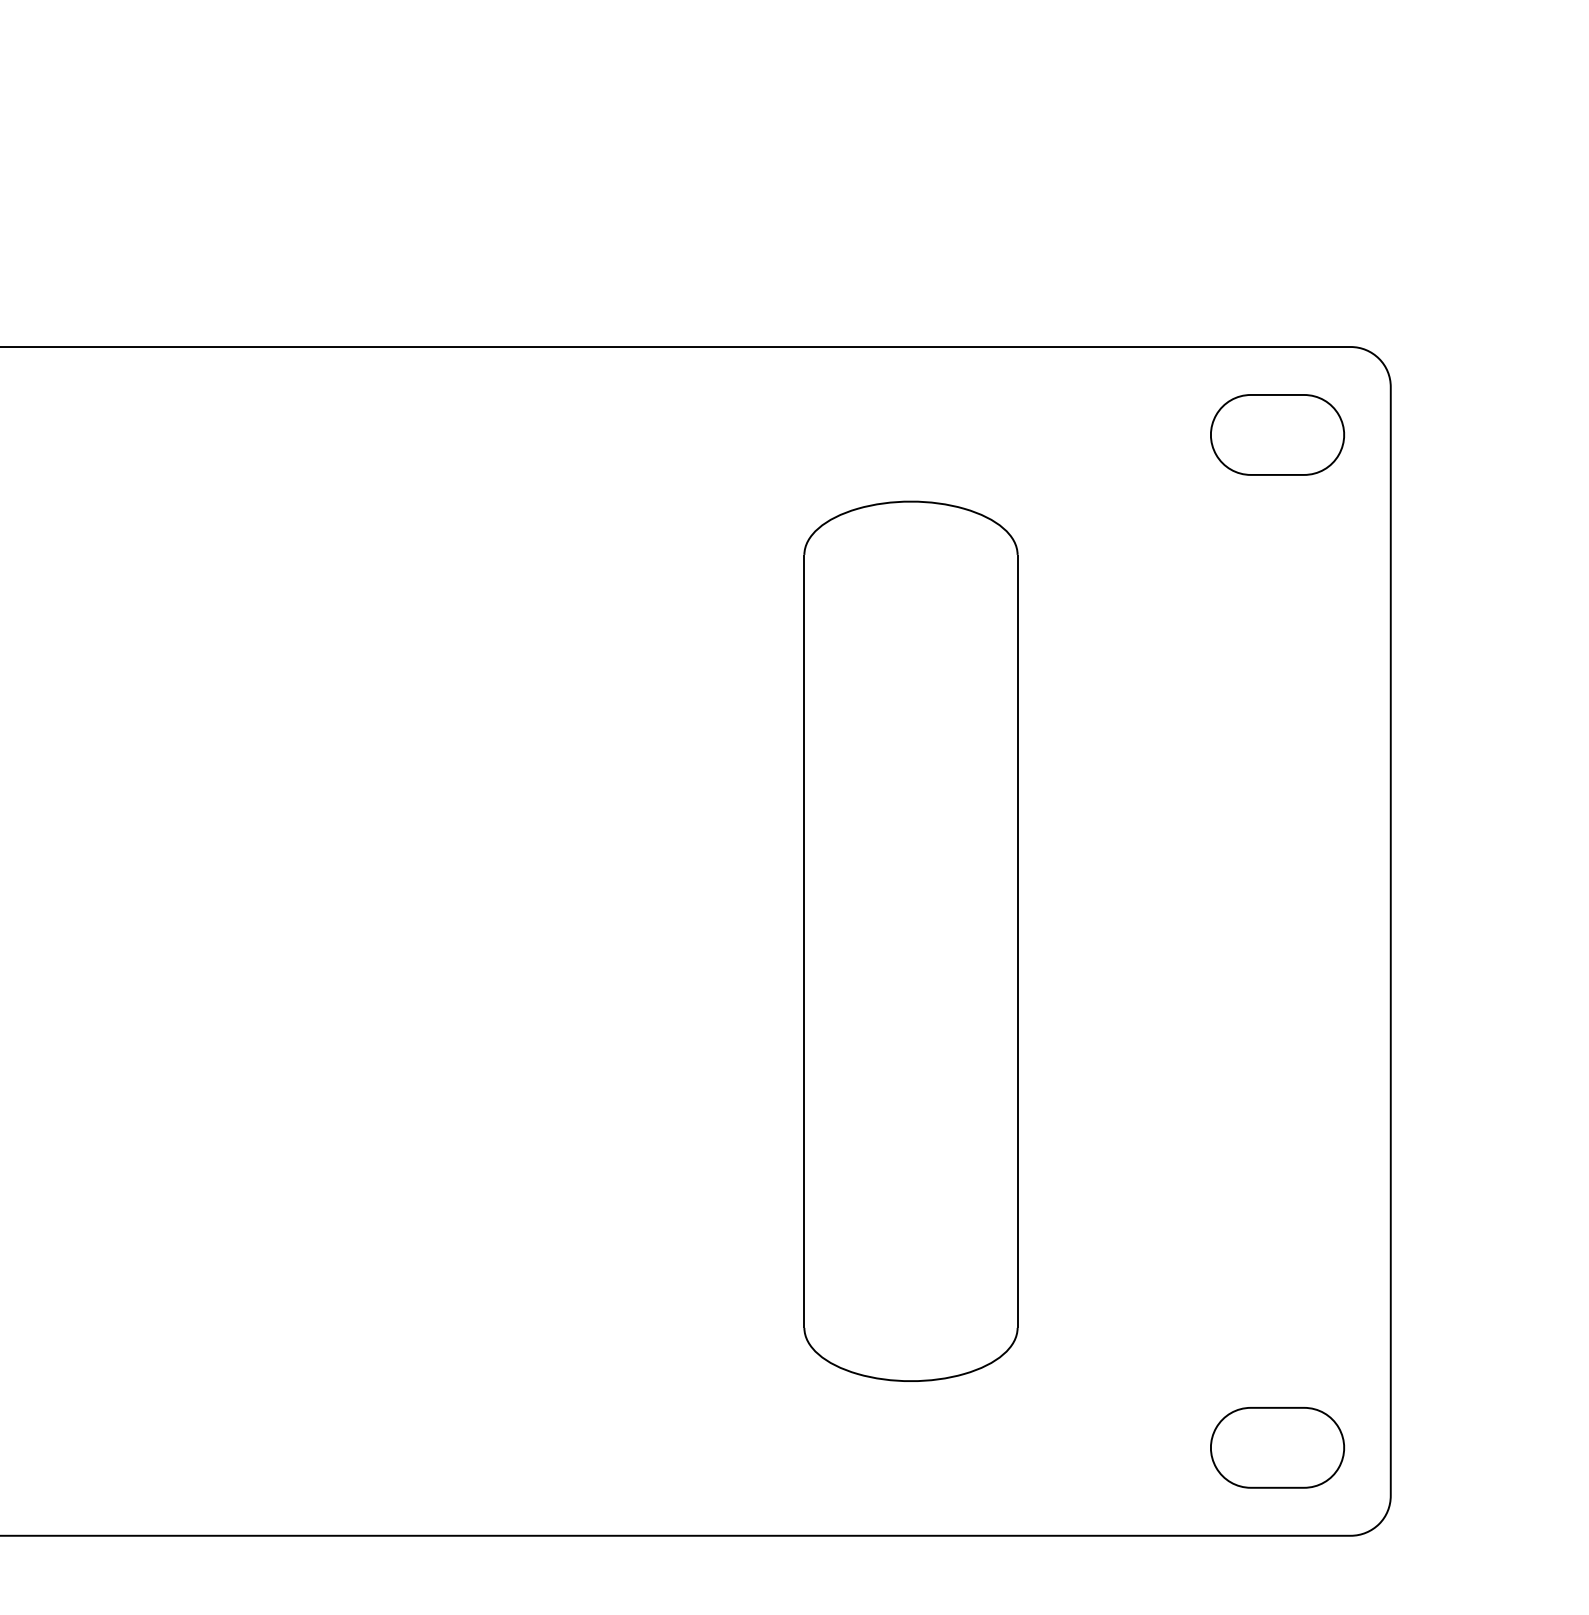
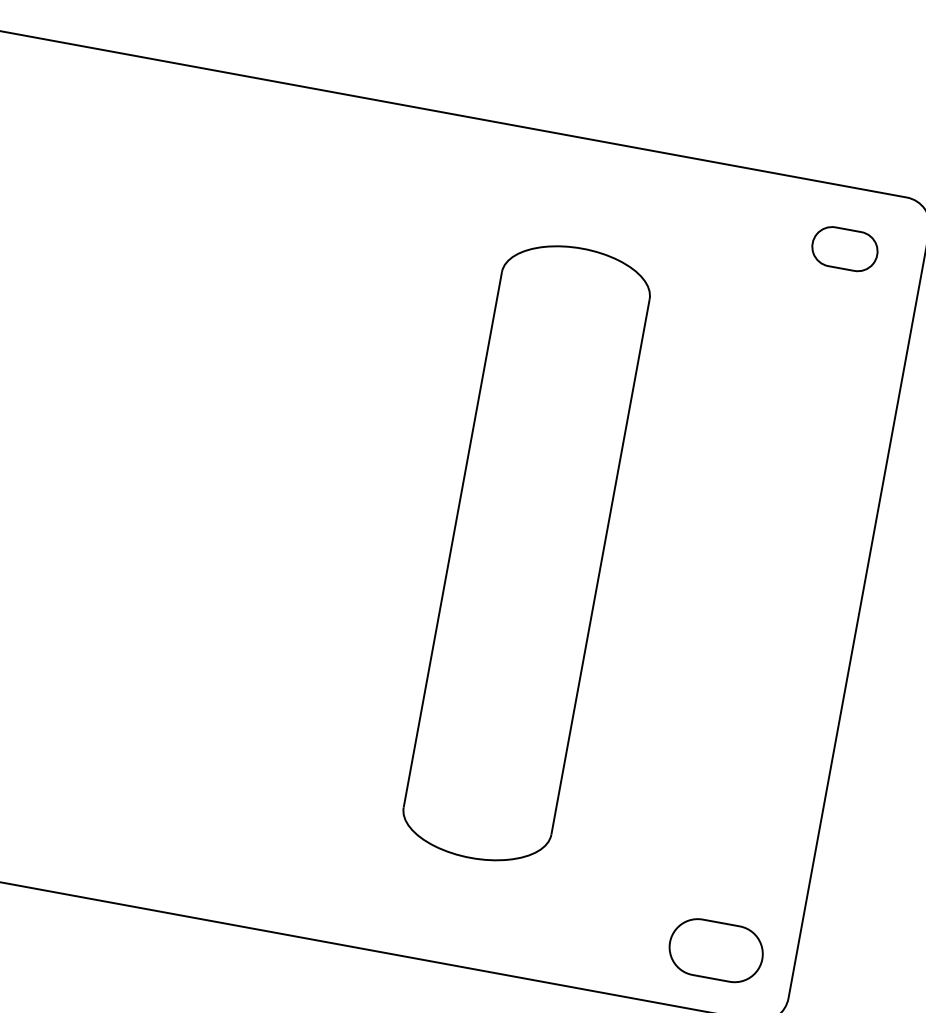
part: (1277, 434) -> (844, 248), size x0.7

